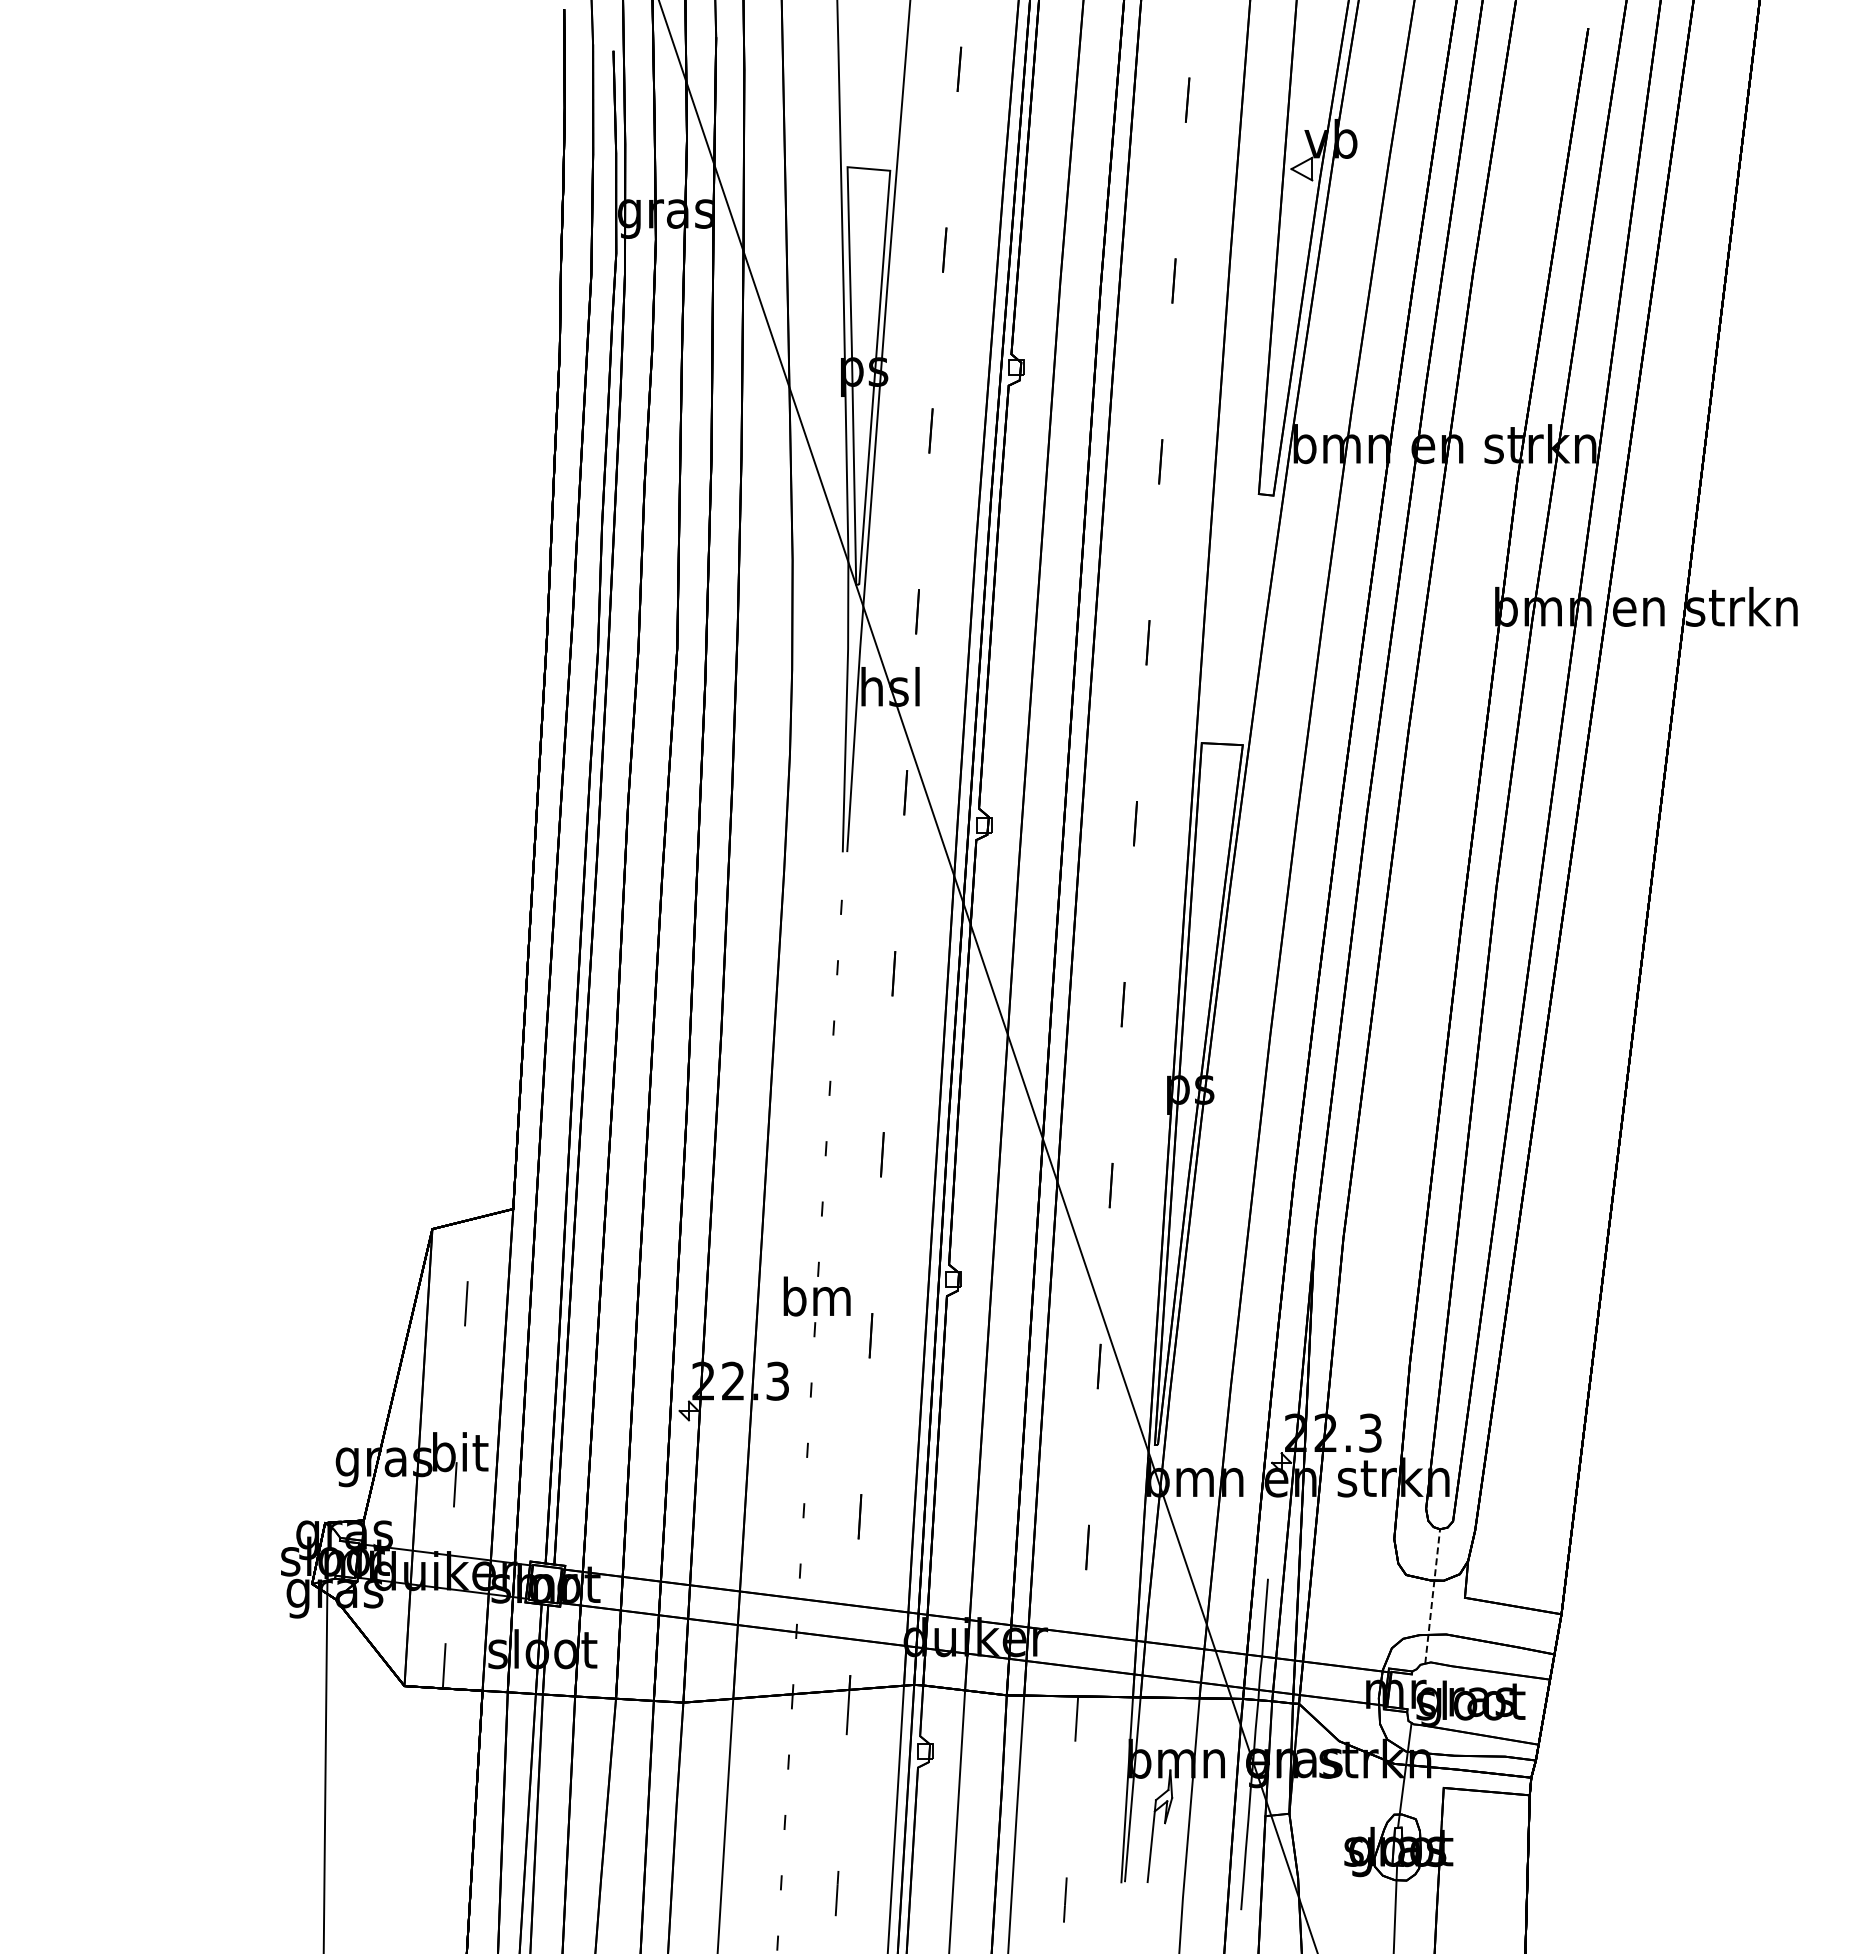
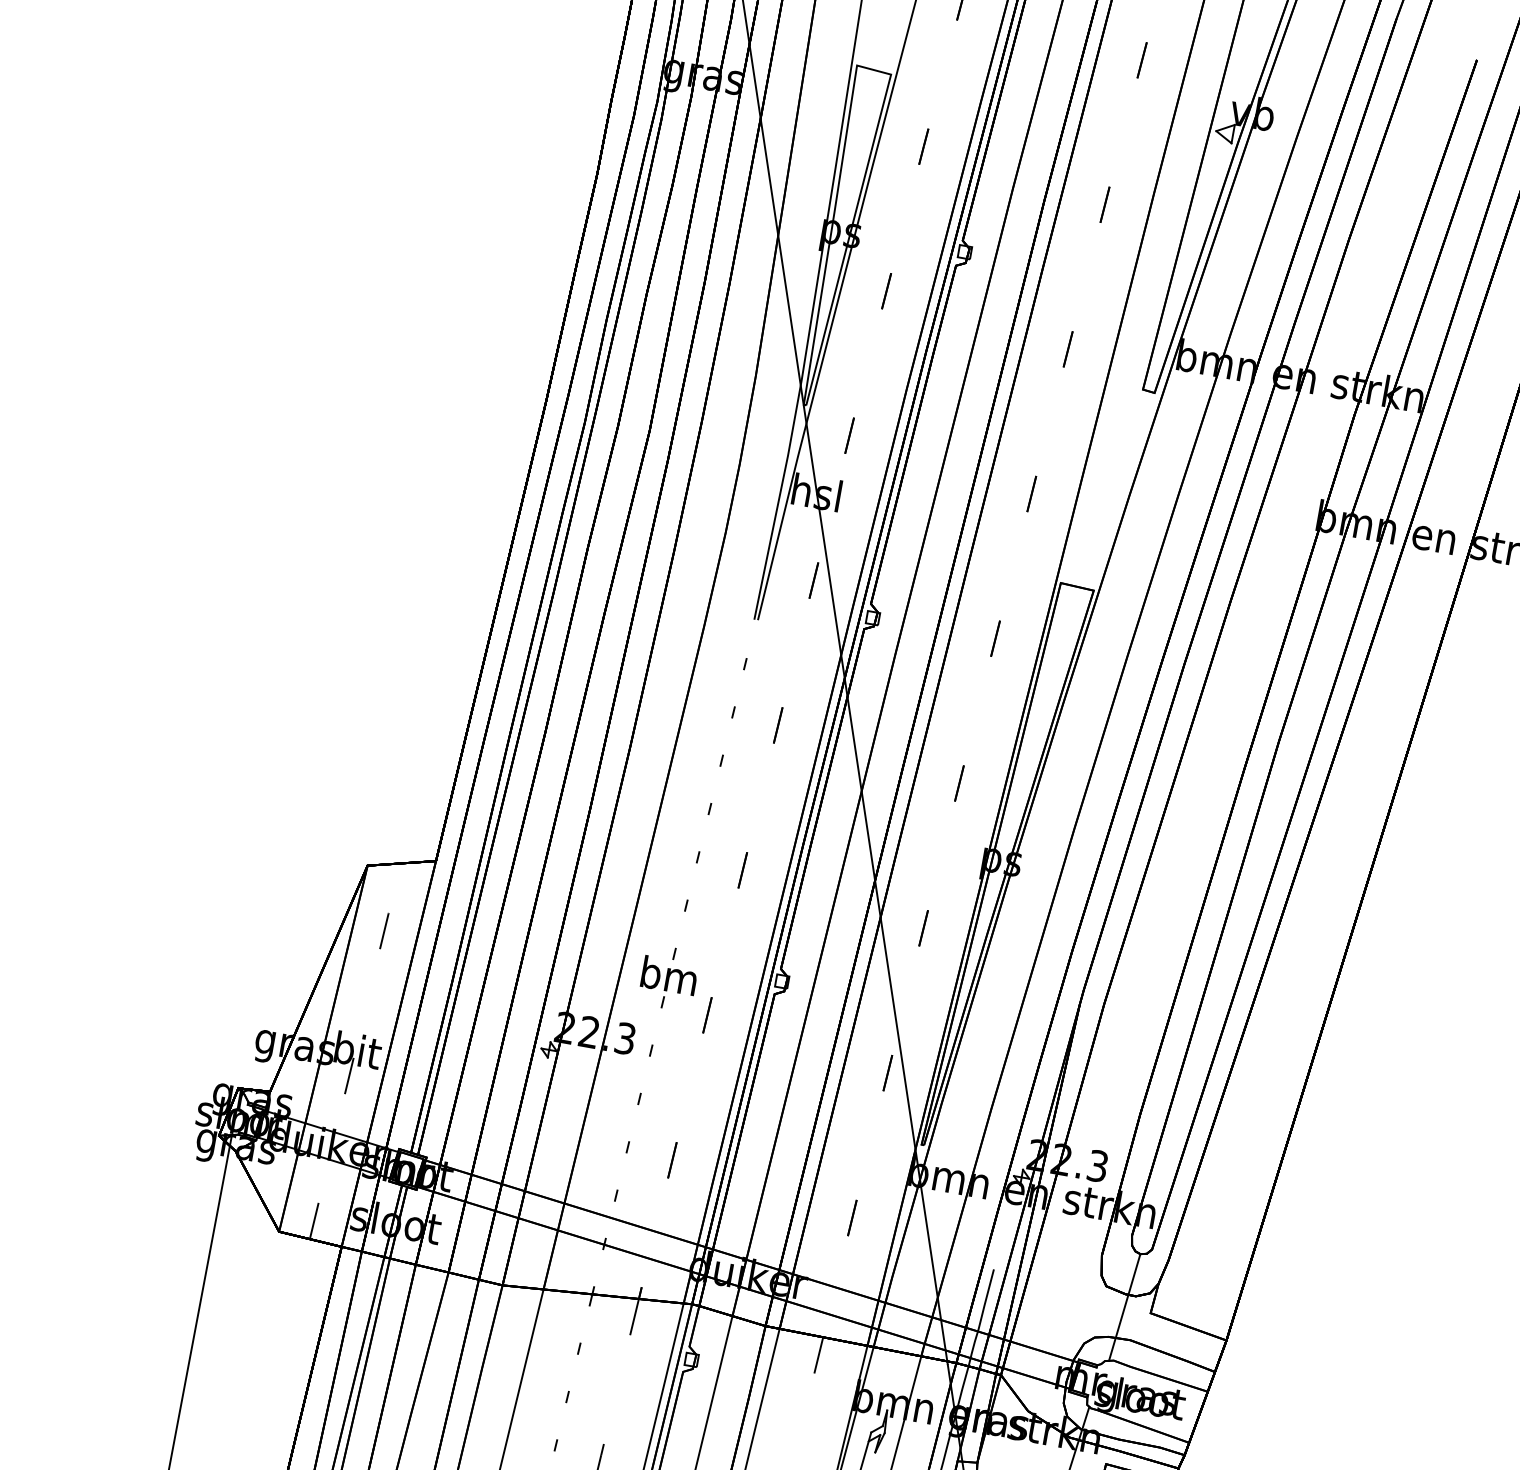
line: (1432, 1596) -> (1124, 1307), dashed -> solid

